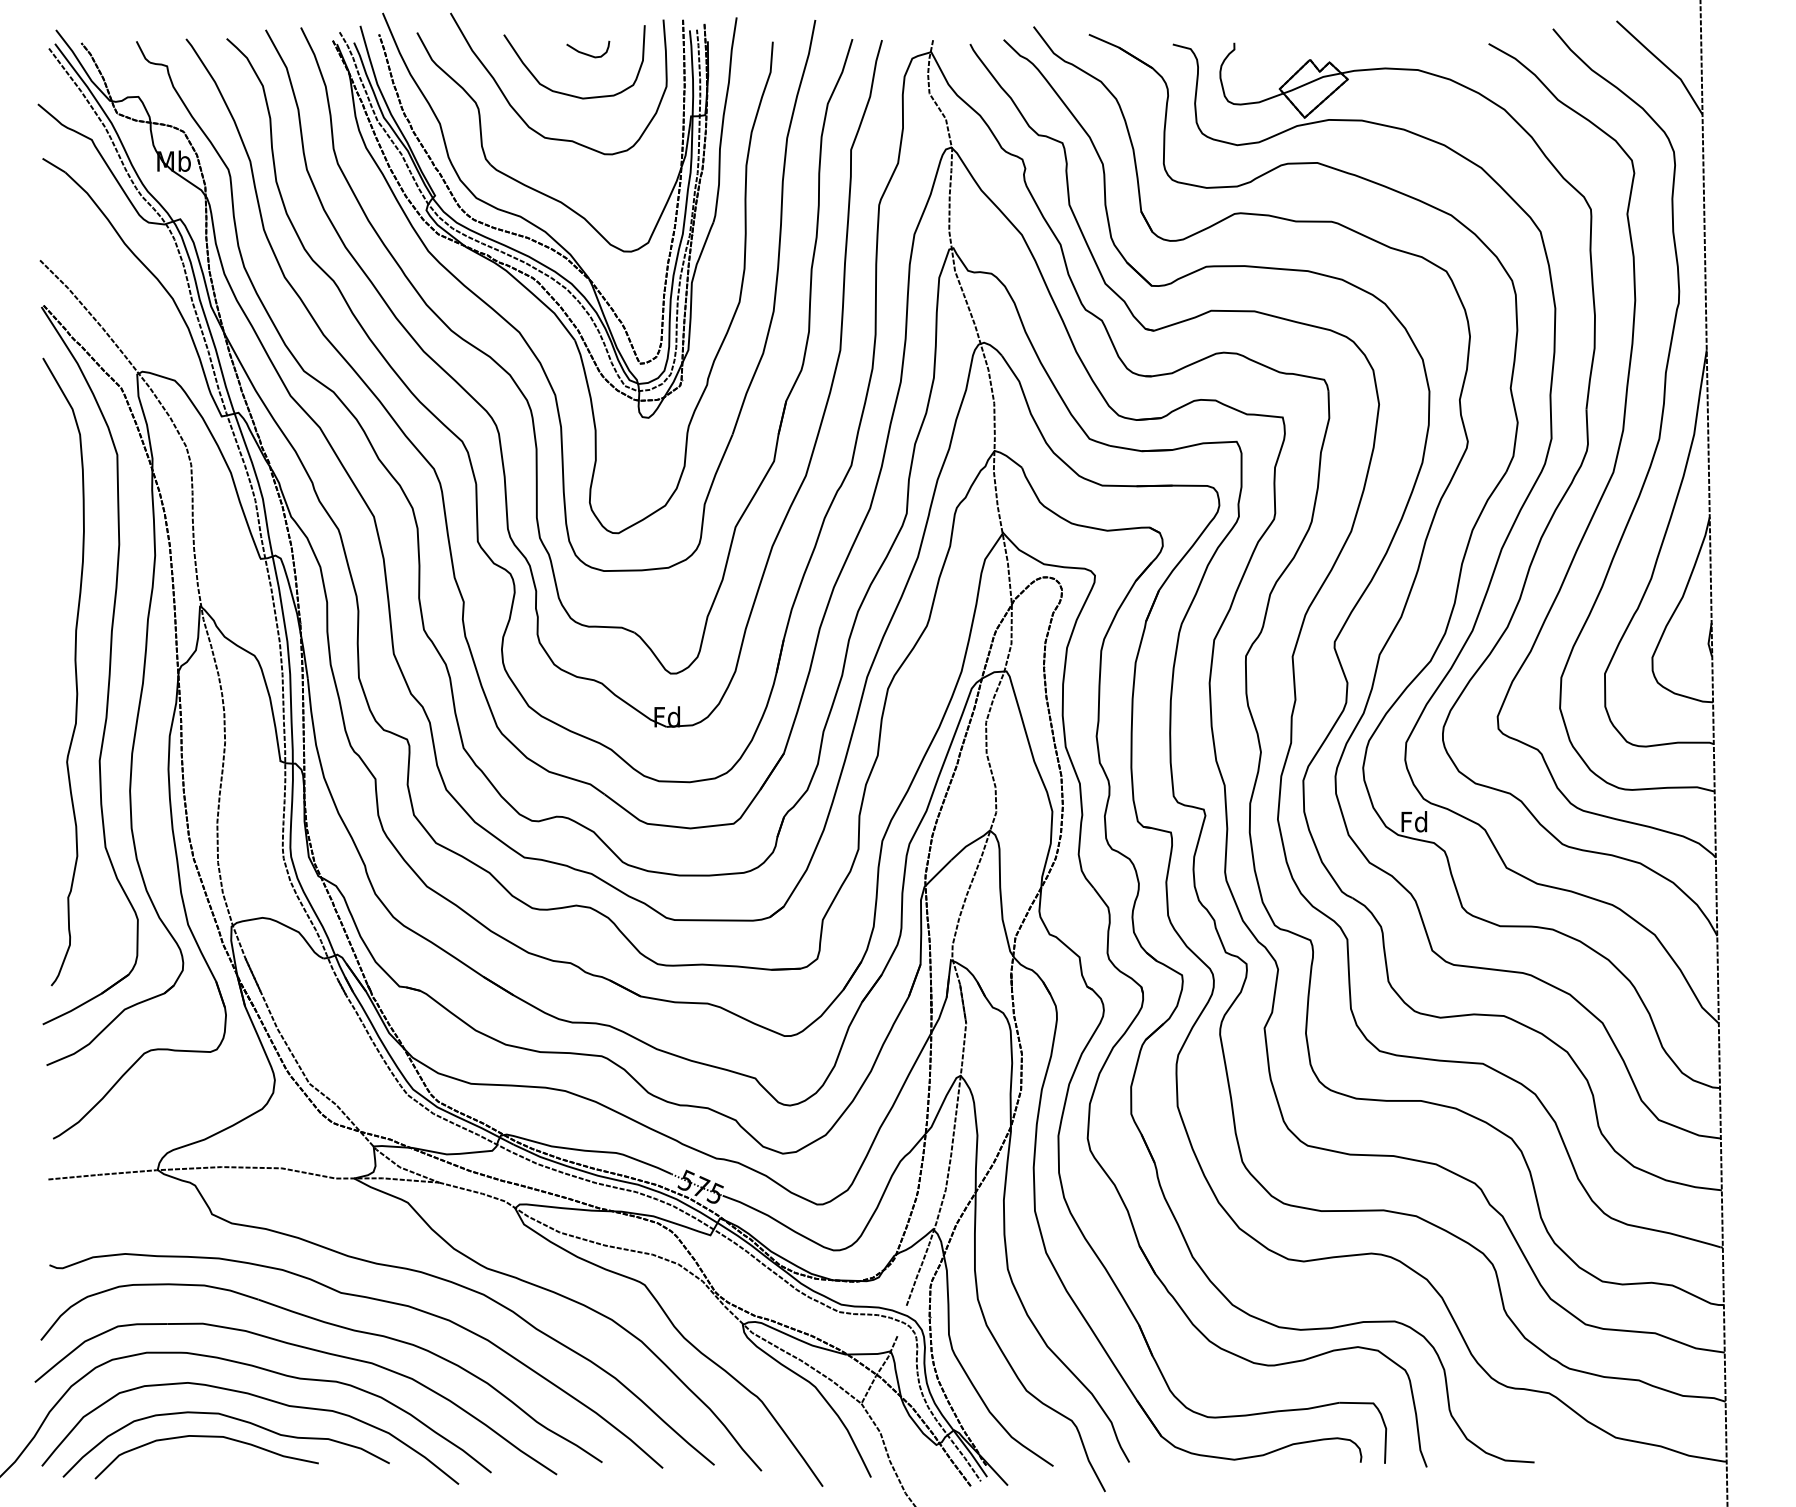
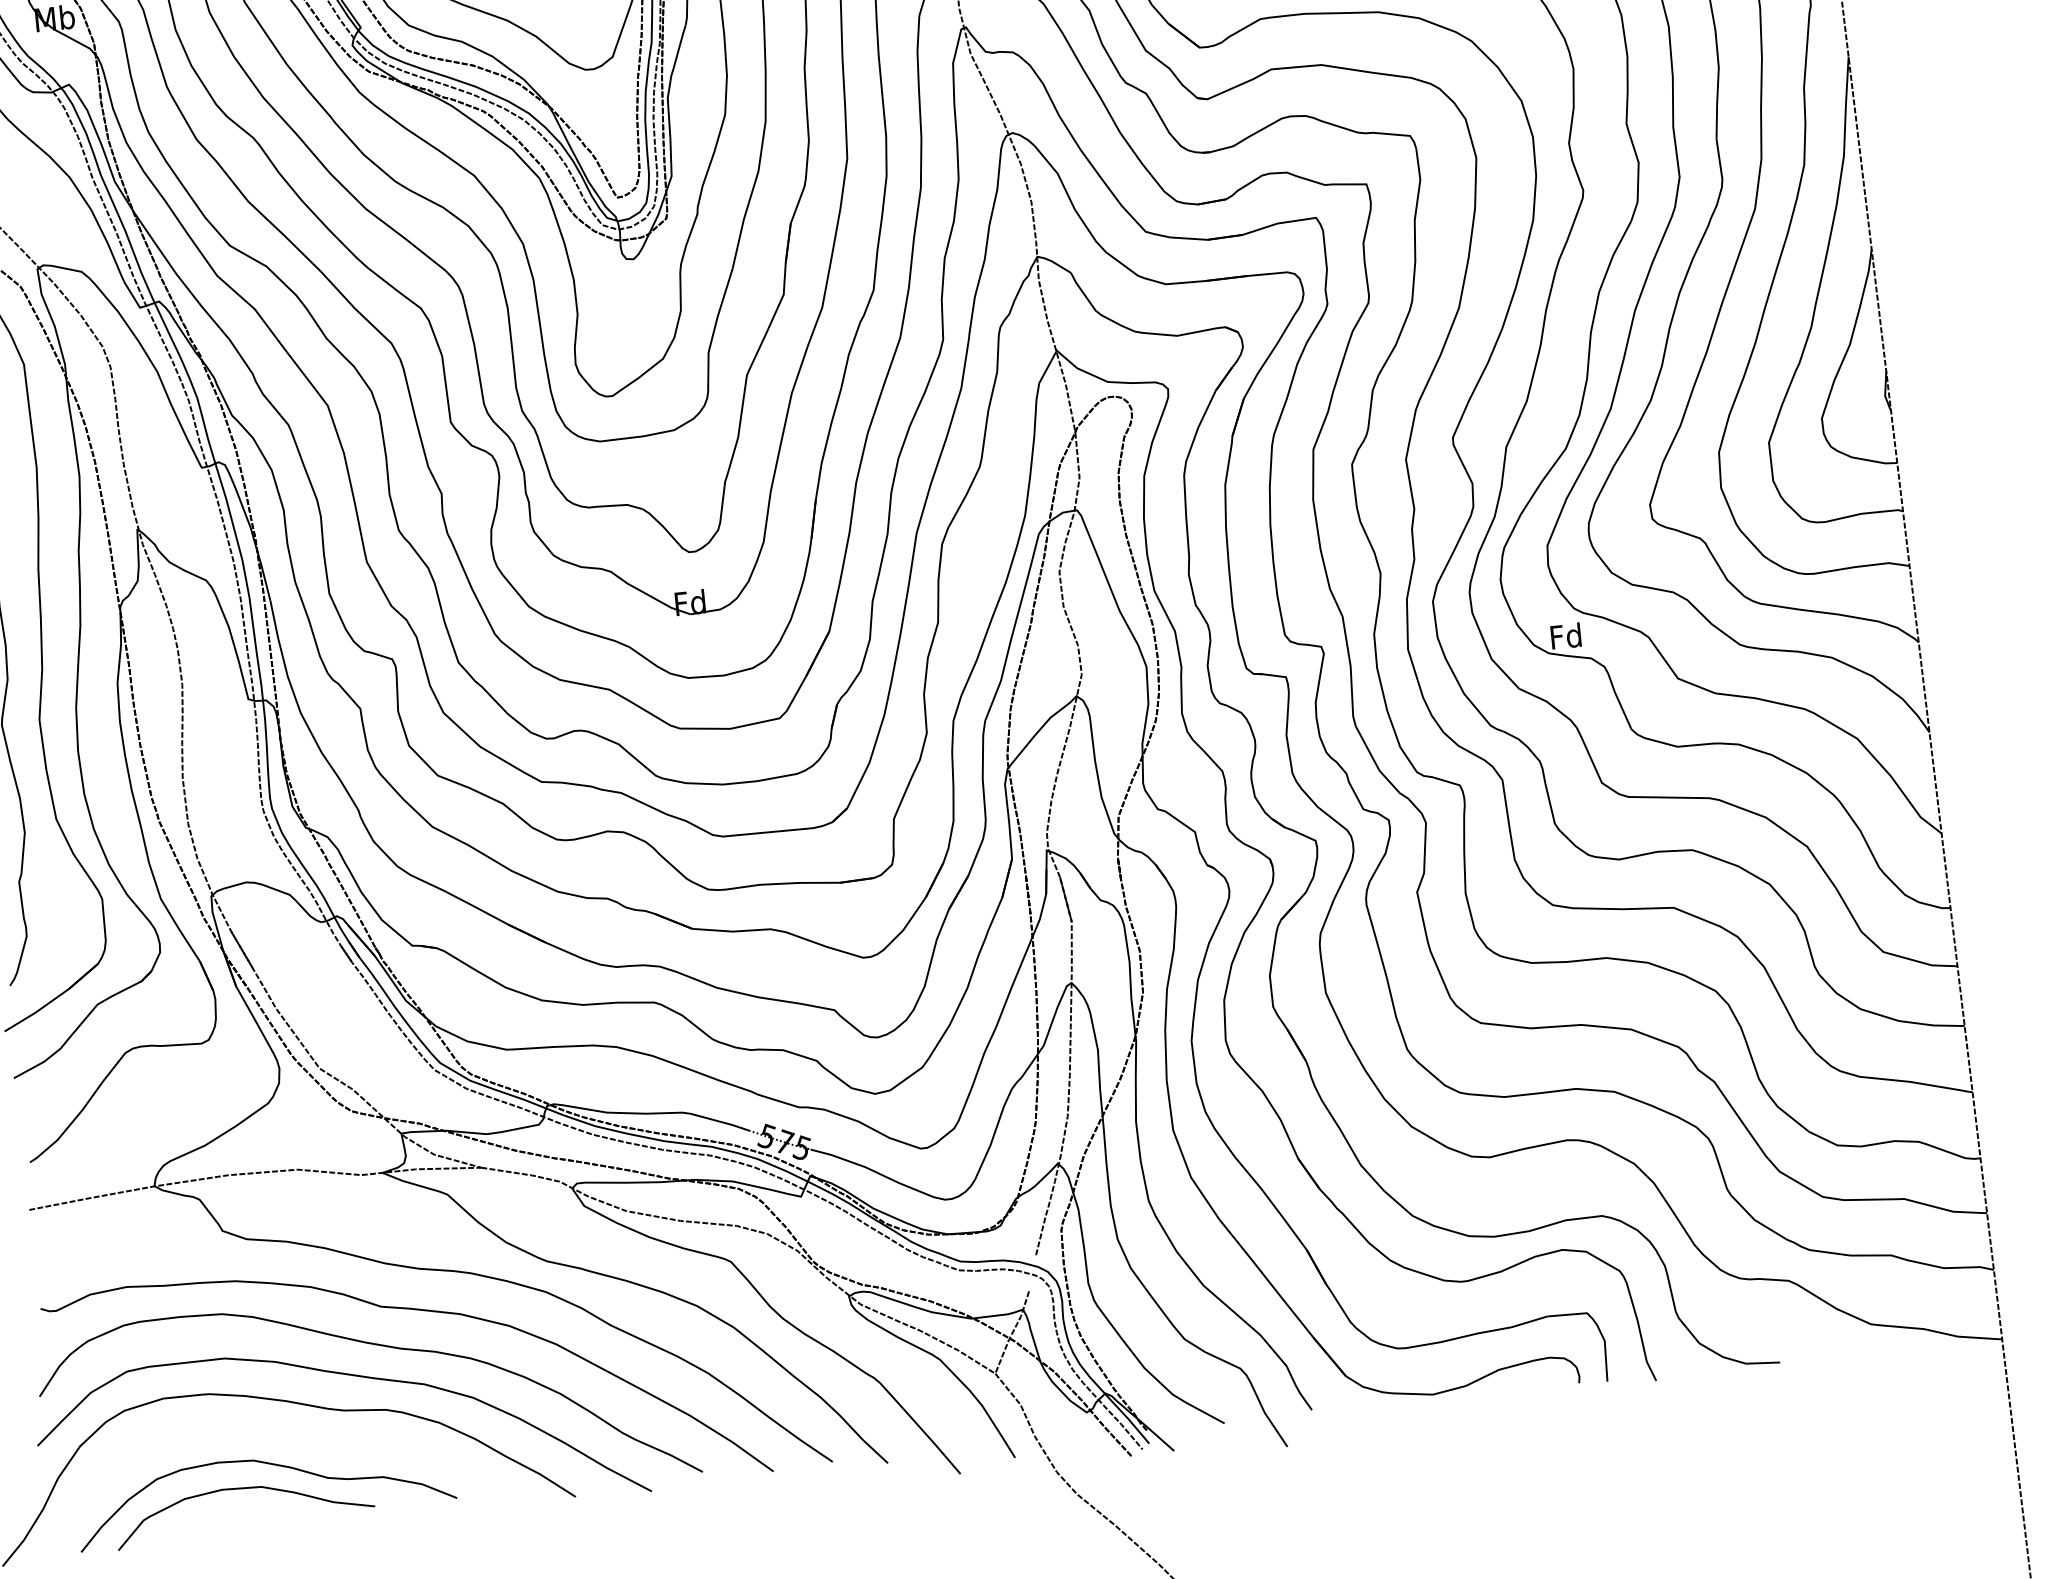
curve: (260, 1398) -> (300, 1438), removed

